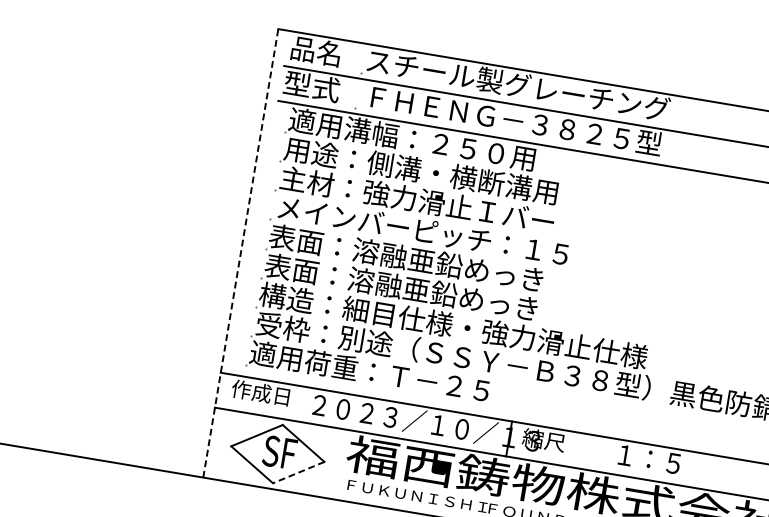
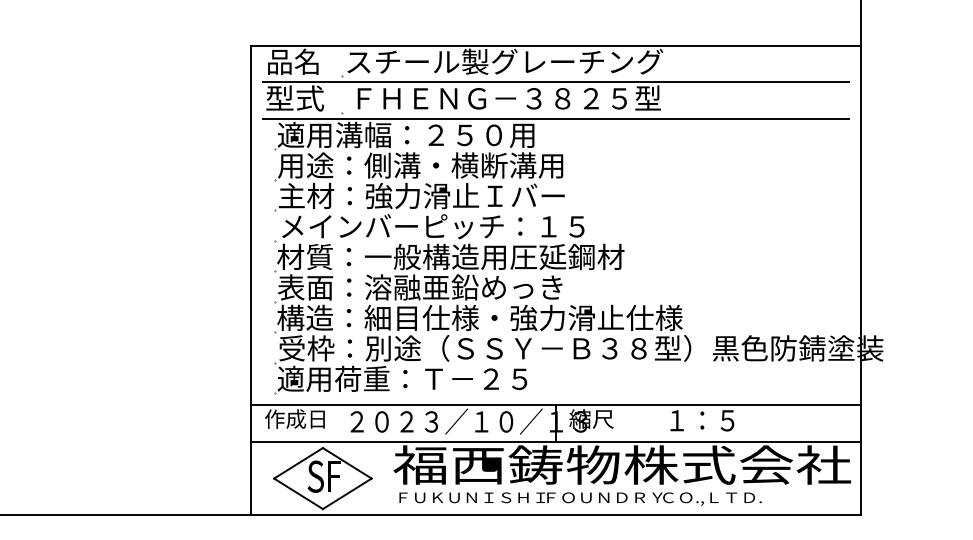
line: (240, 253) -> (250, 280), dashed -> solid
text: (435, 262) -> (450, 256), 表面：溶融亜鉛めっき -> 材質：一般構造用圧延鋼材
line: (298, 472) -> (347, 493), dashed -> solid

